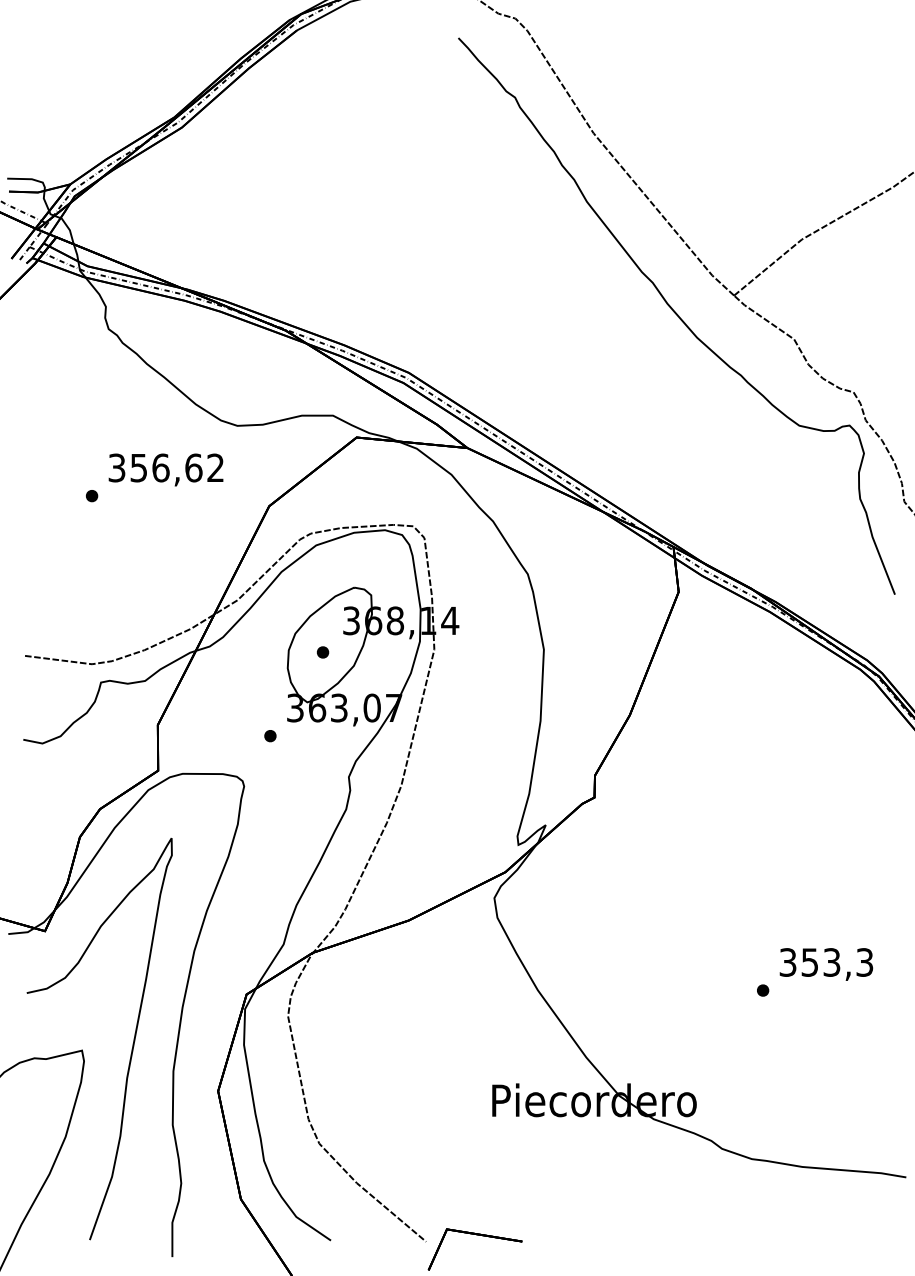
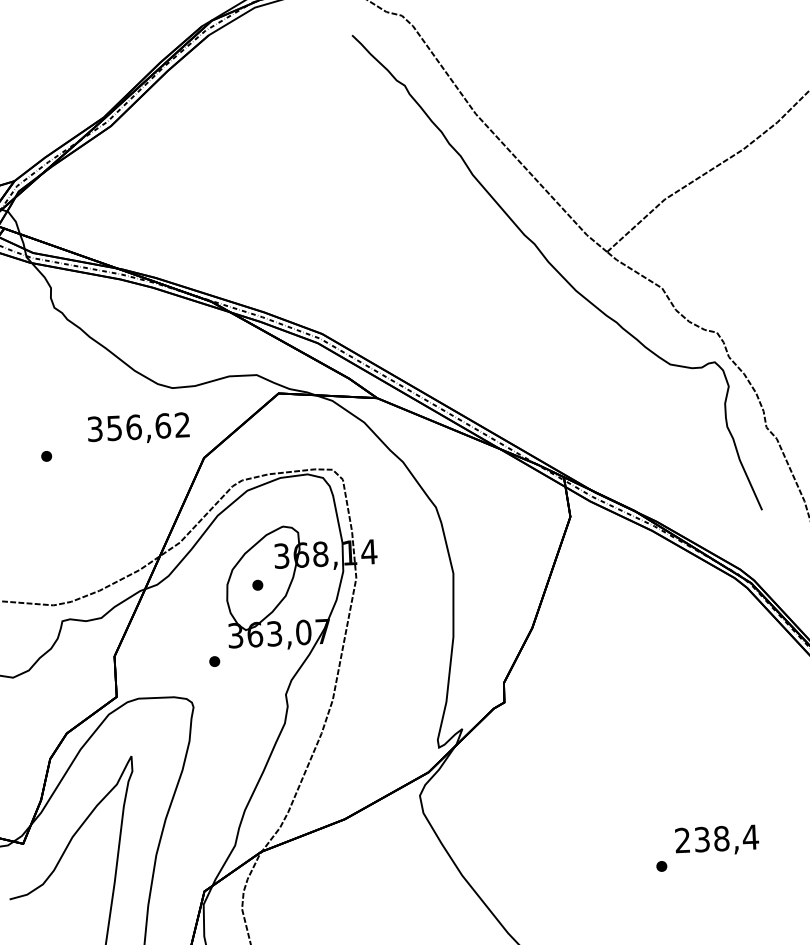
text: (165, 469) -> (138, 428), moved
text: (826, 962) -> (716, 838), 353,3 -> 238,4

